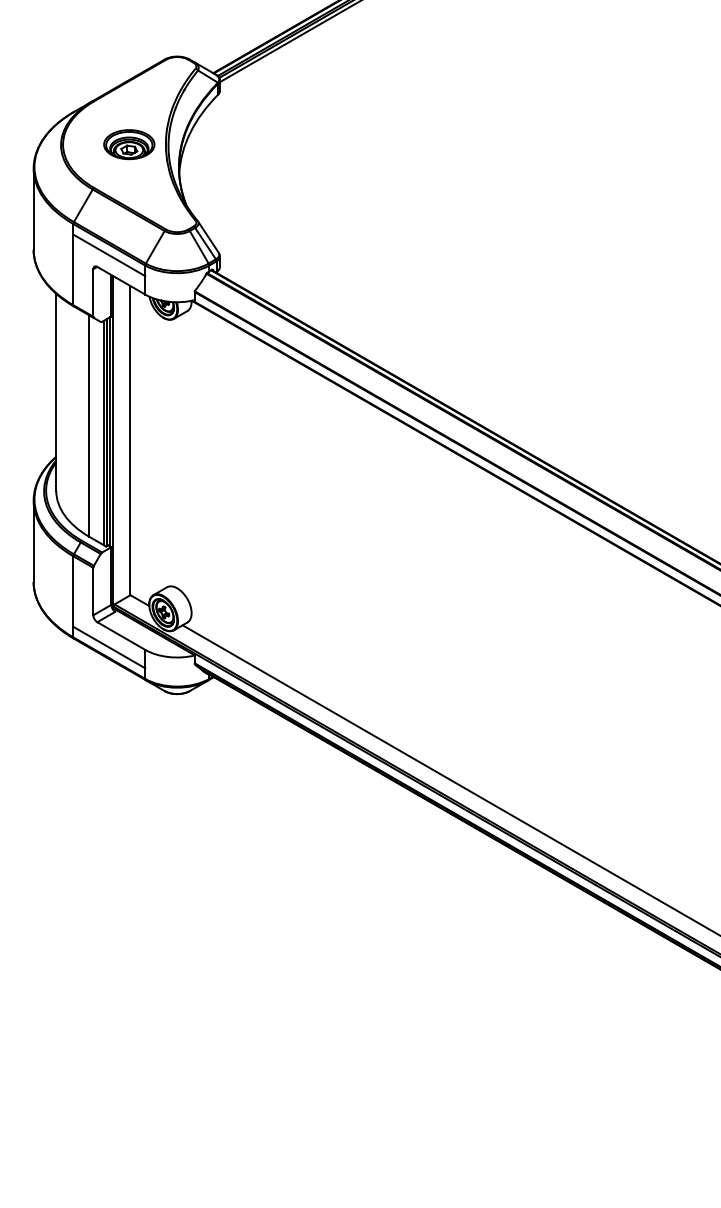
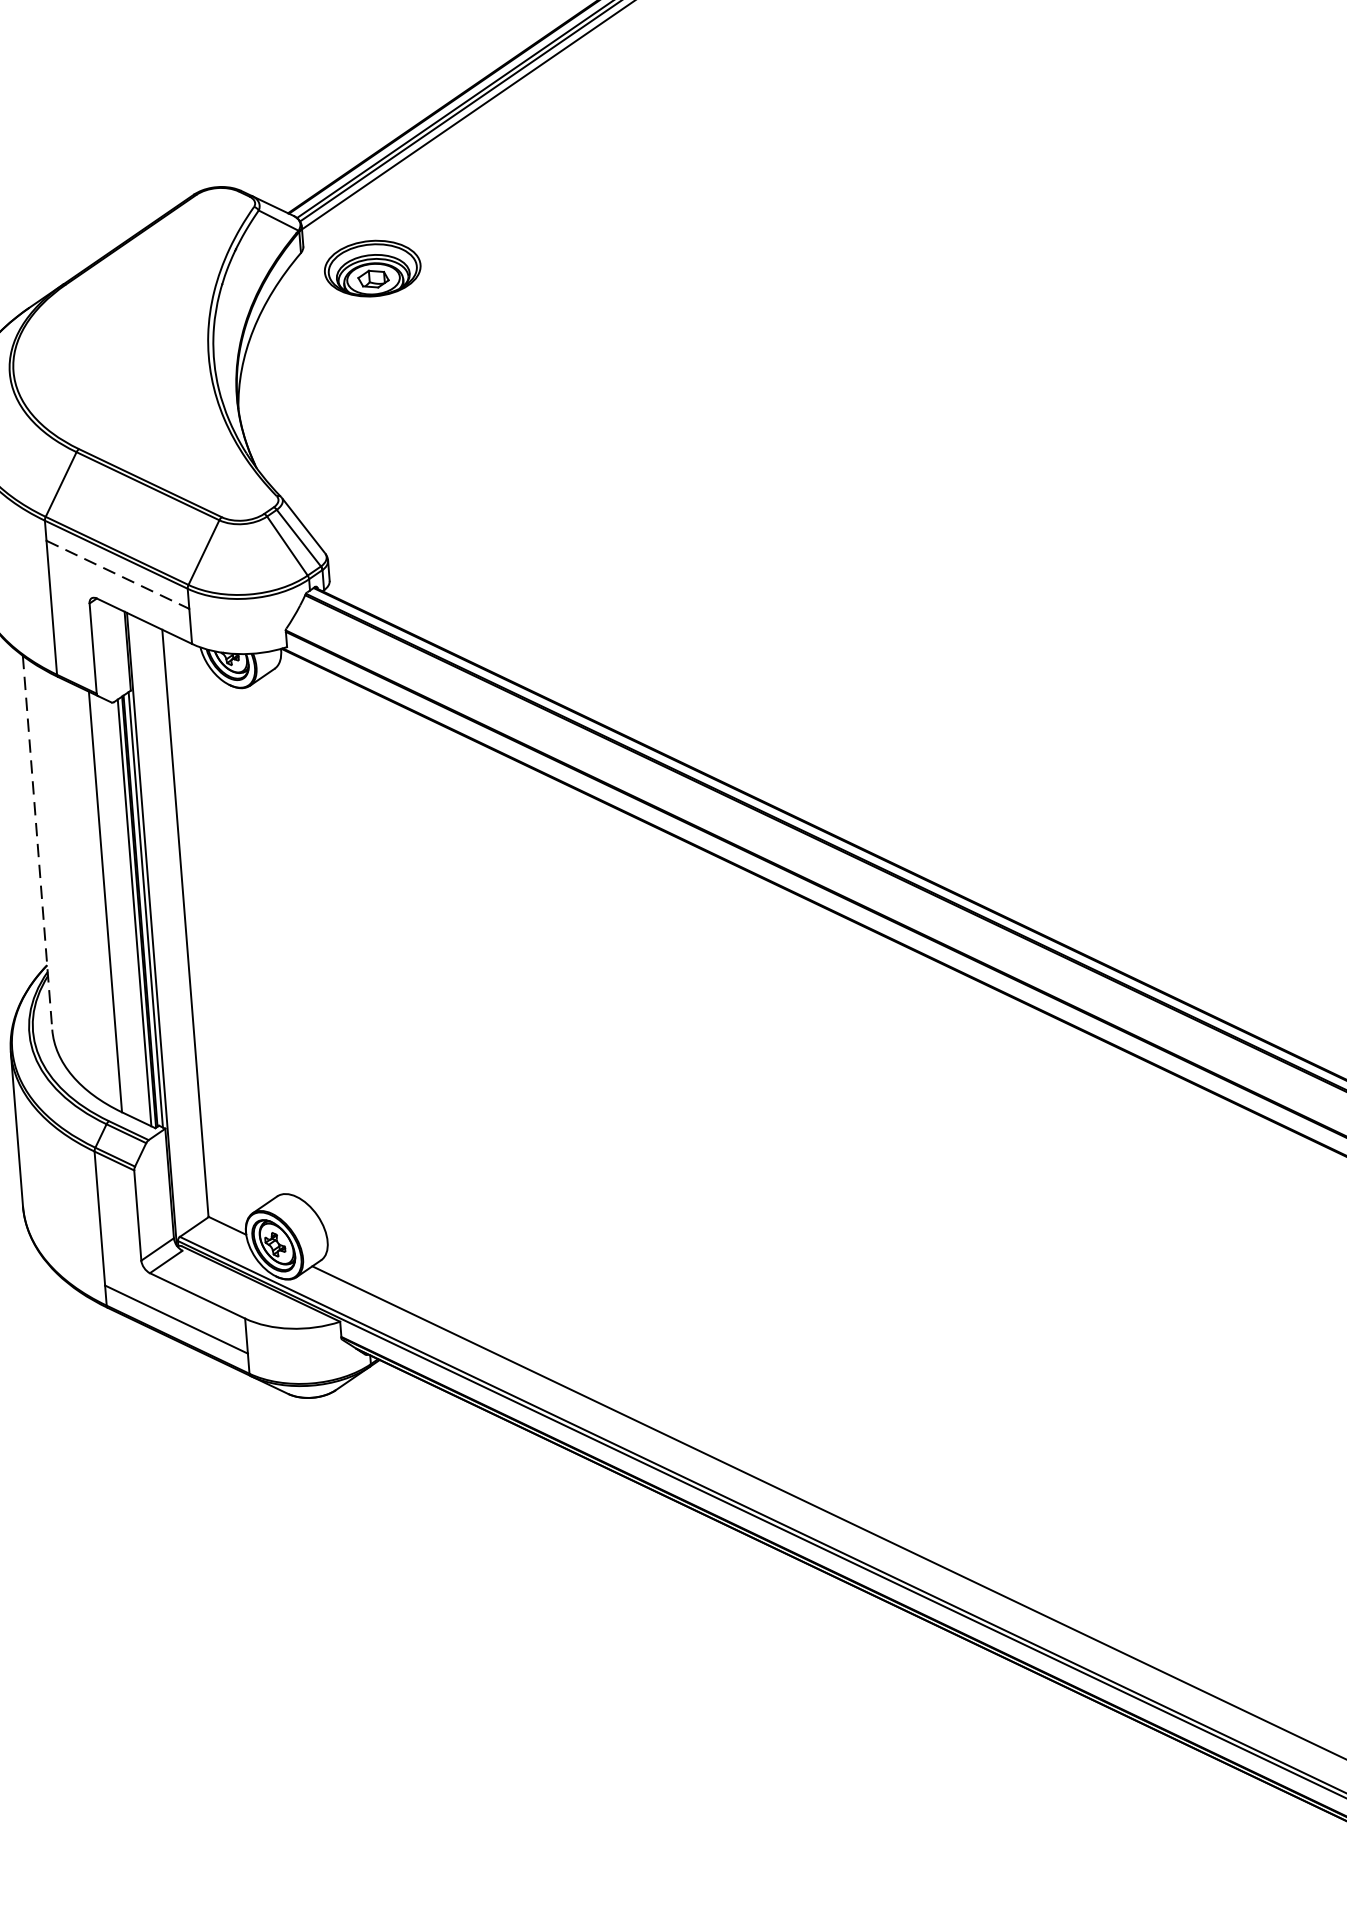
part: (129, 144) -> (373, 268), moved
line: (109, 255) -> (118, 575), solid -> dashed
line: (56, 392) -> (38, 843), solid -> dashed

